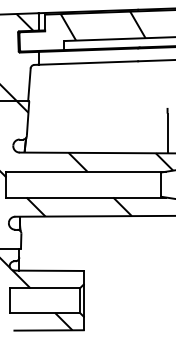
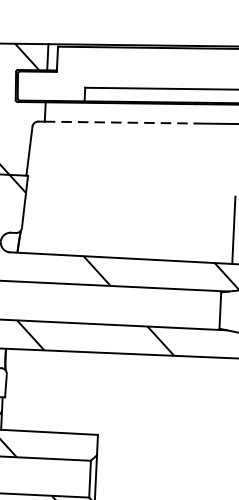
hatch: (102, 25) -> (143, 67), removed
line: (88, 63) -> (119, 123), solid -> dashed

